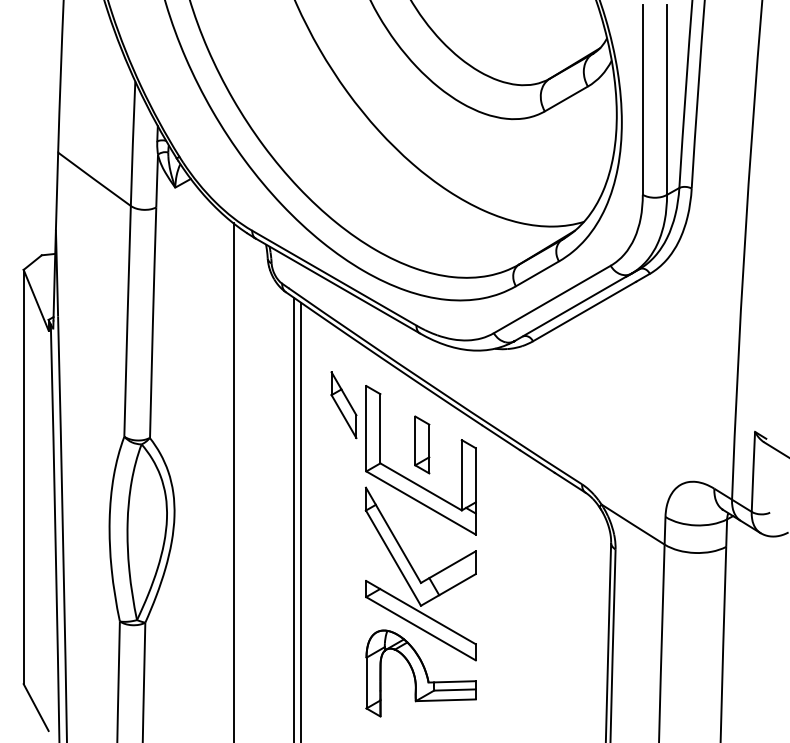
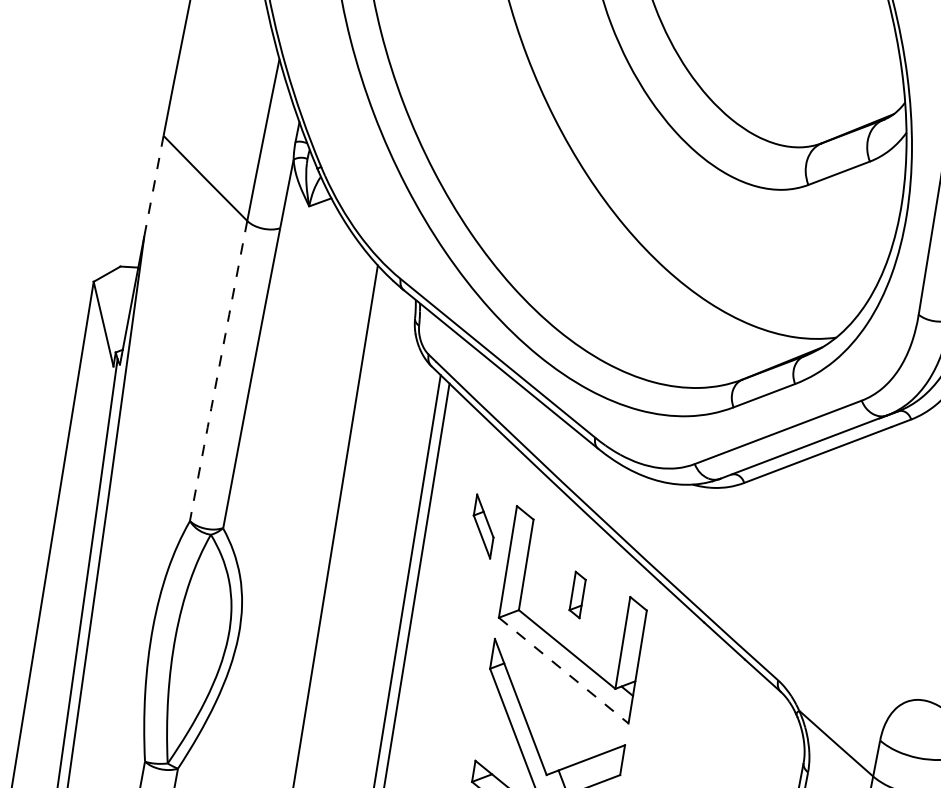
line: (57, 191) -> (154, 186), solid -> dashed
arc: (127, 321) -> (218, 371), solid -> dashed
part: (343, 405) -> (482, 526), size x0.7
part: (422, 444) -> (577, 594), size x0.6
line: (421, 503) -> (564, 671), solid -> dashed

